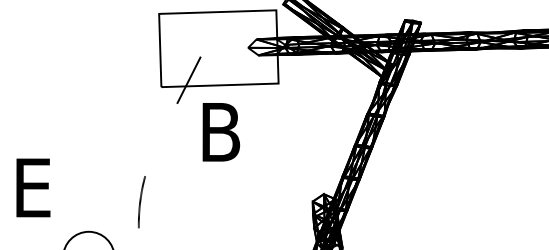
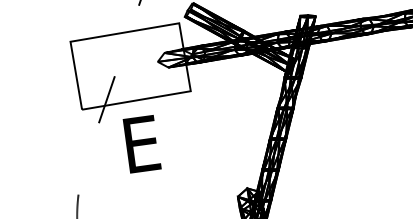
text: (225, 132) -> (147, 143), B -> E

